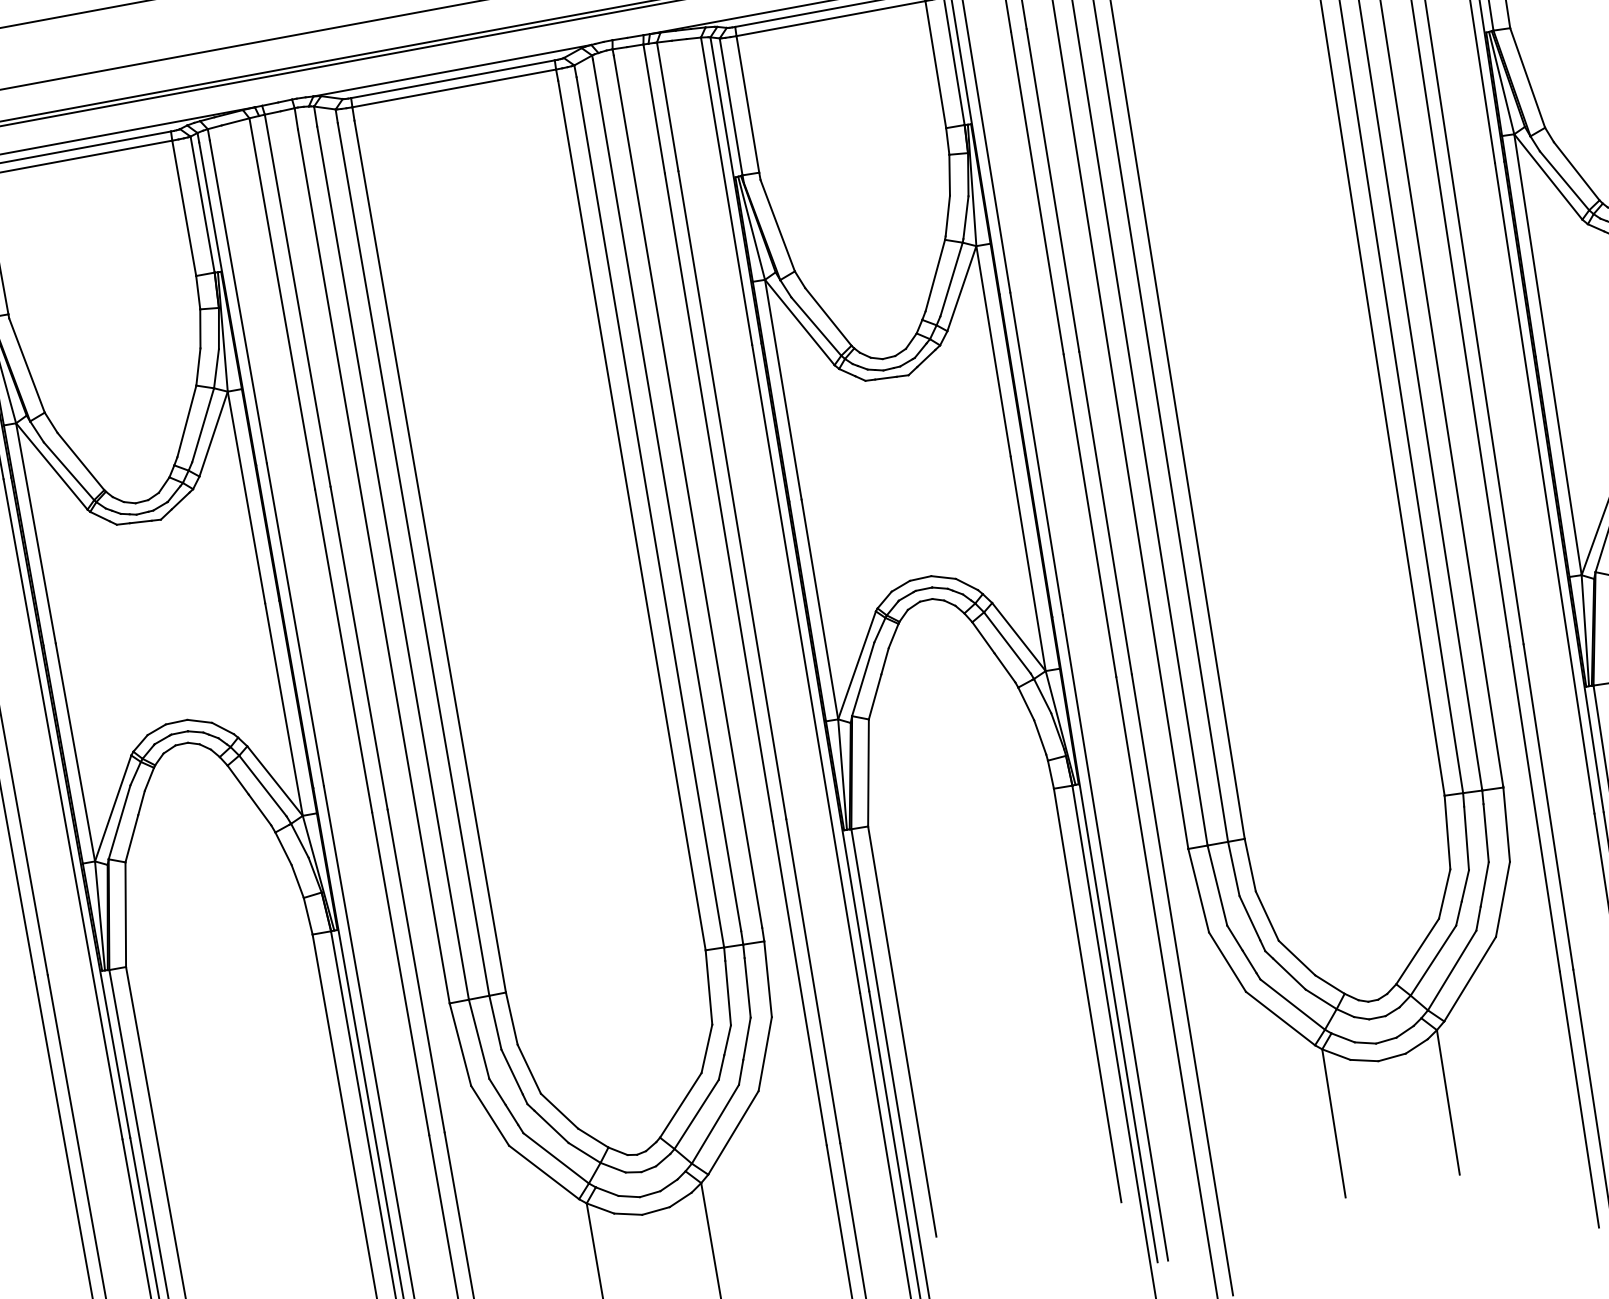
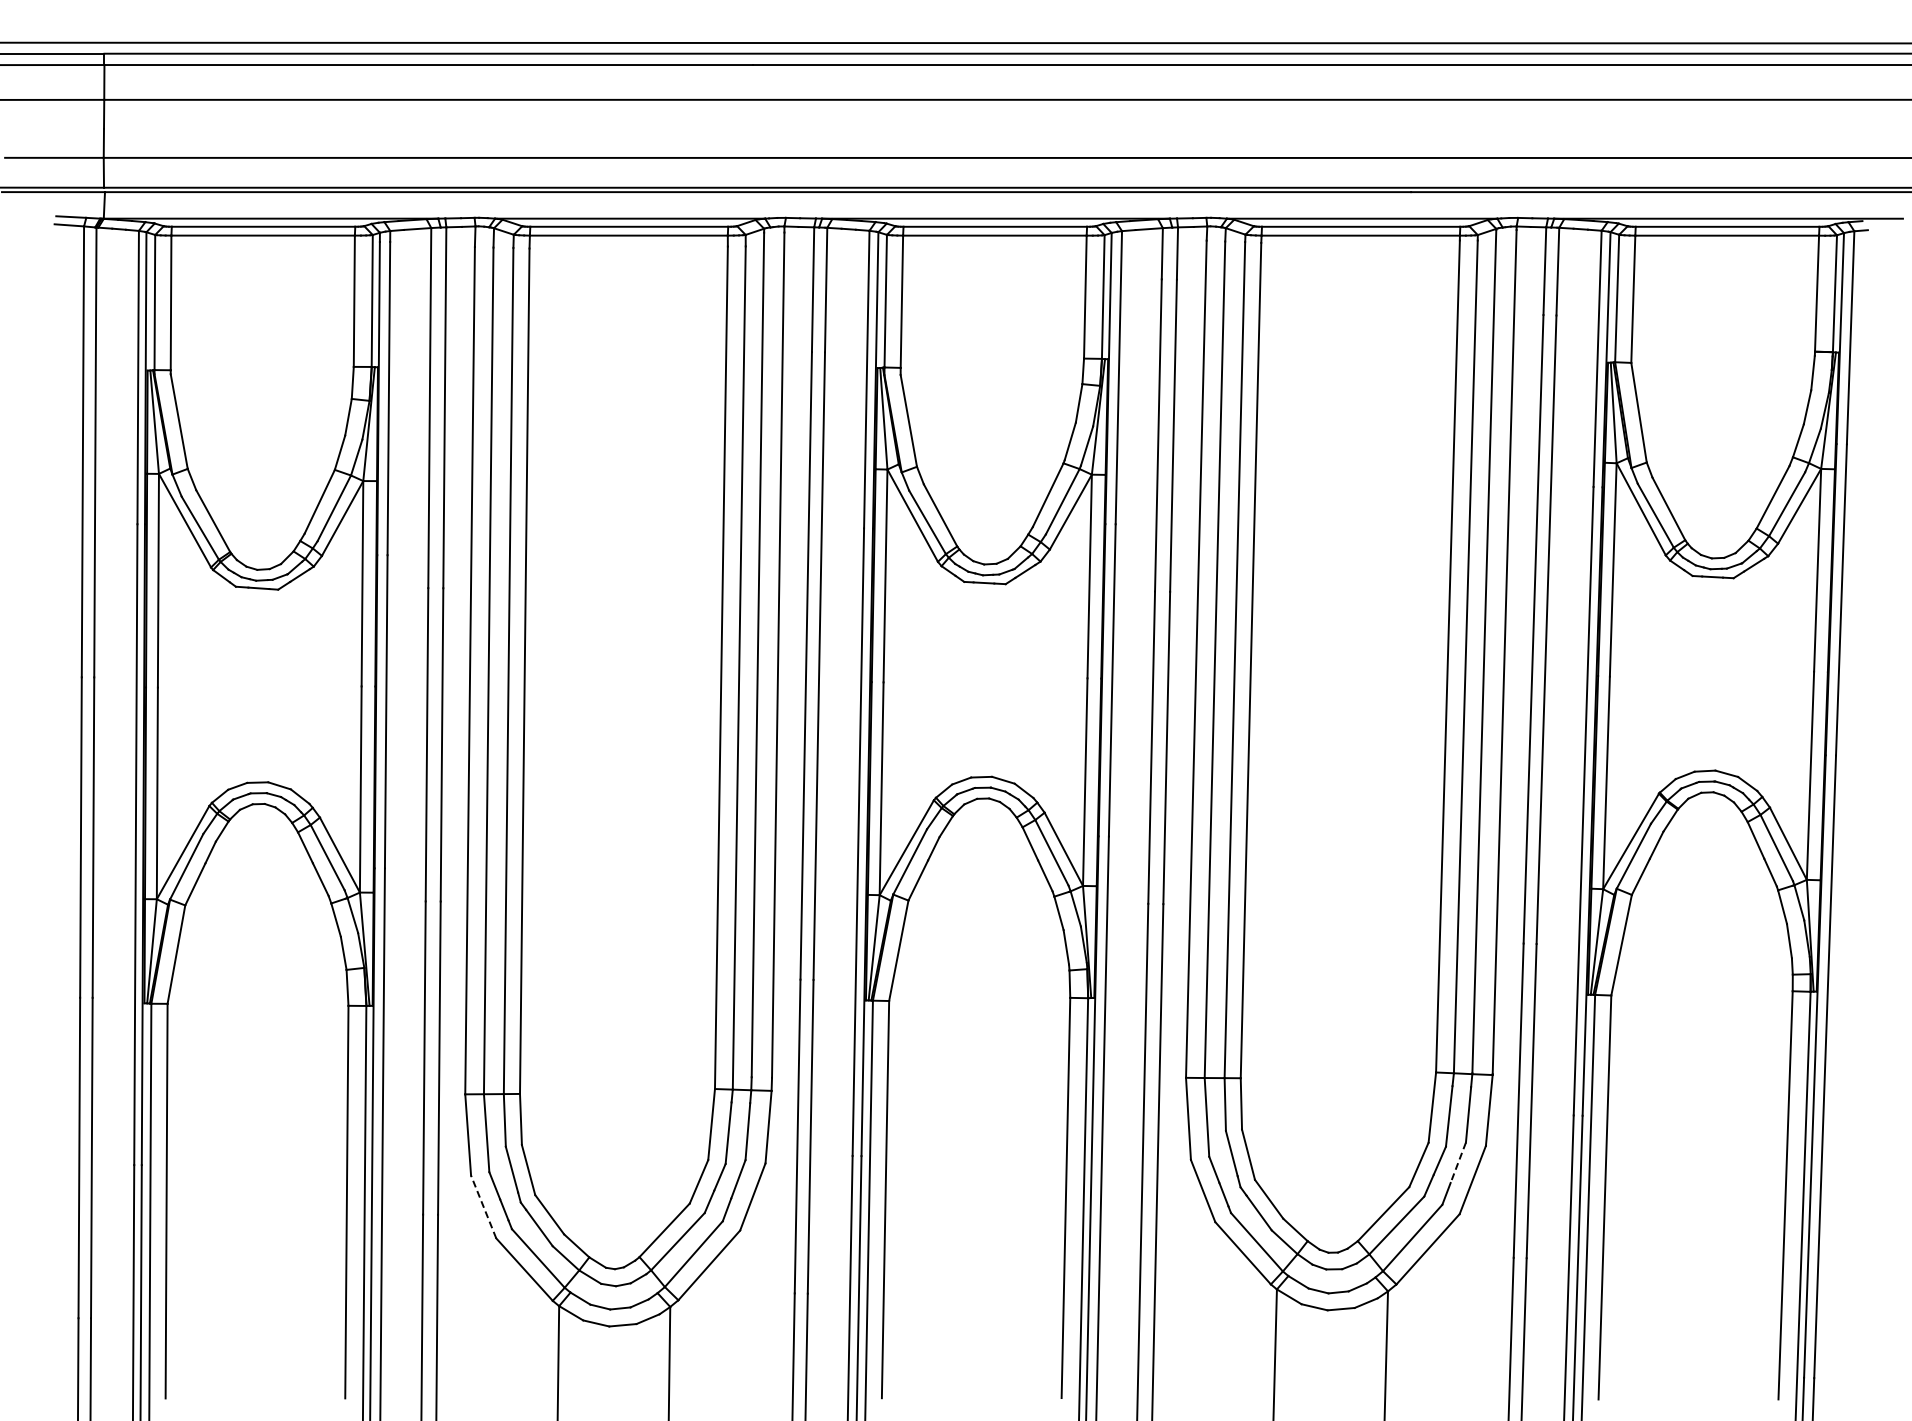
line: (1484, 884) -> (1458, 1162), solid -> dashed
line: (489, 1115) -> (483, 1206), solid -> dashed

